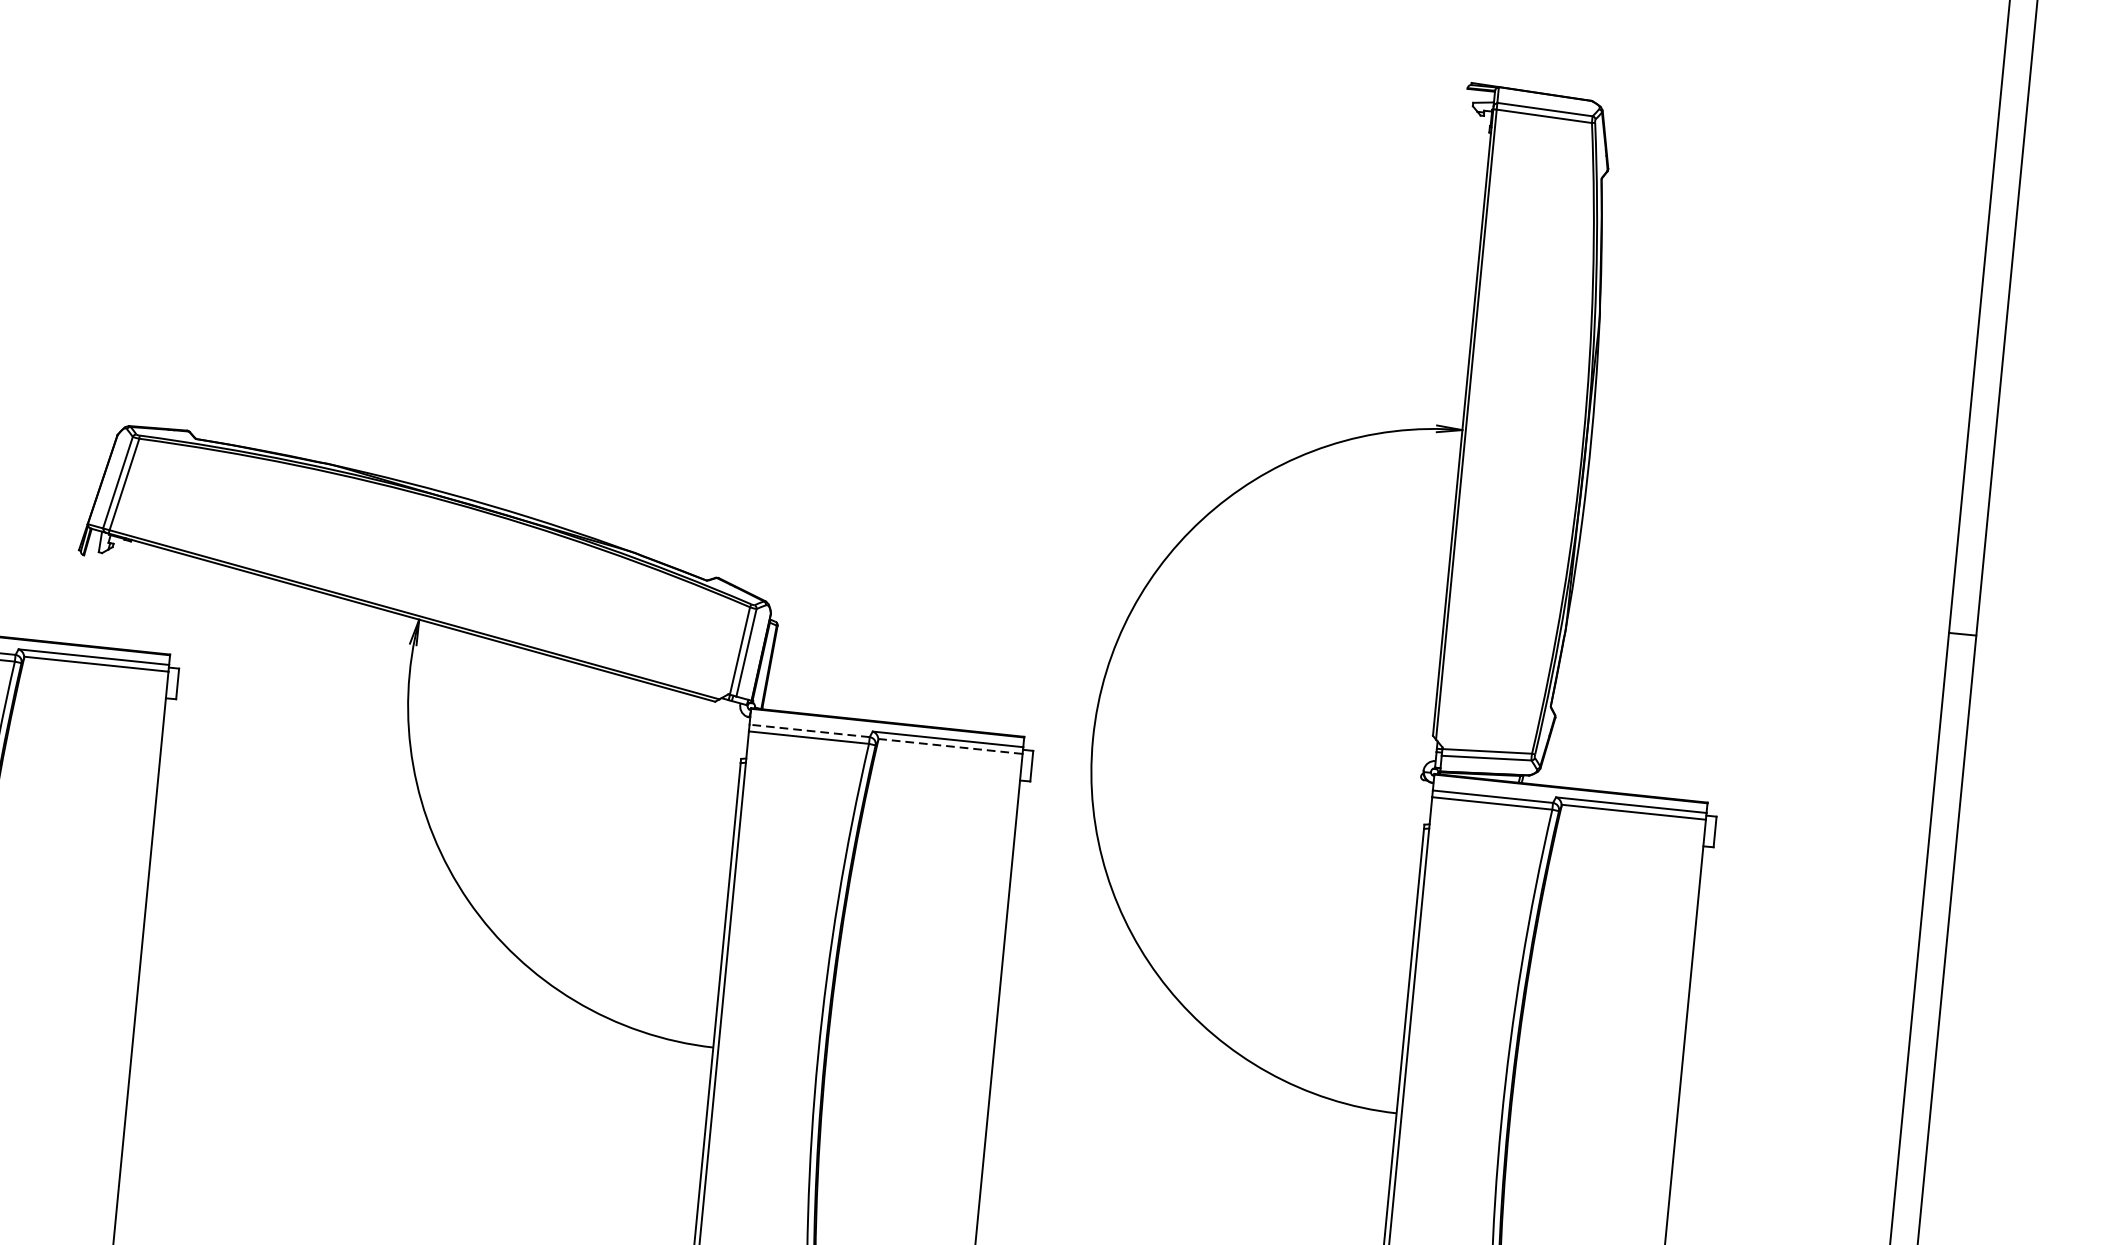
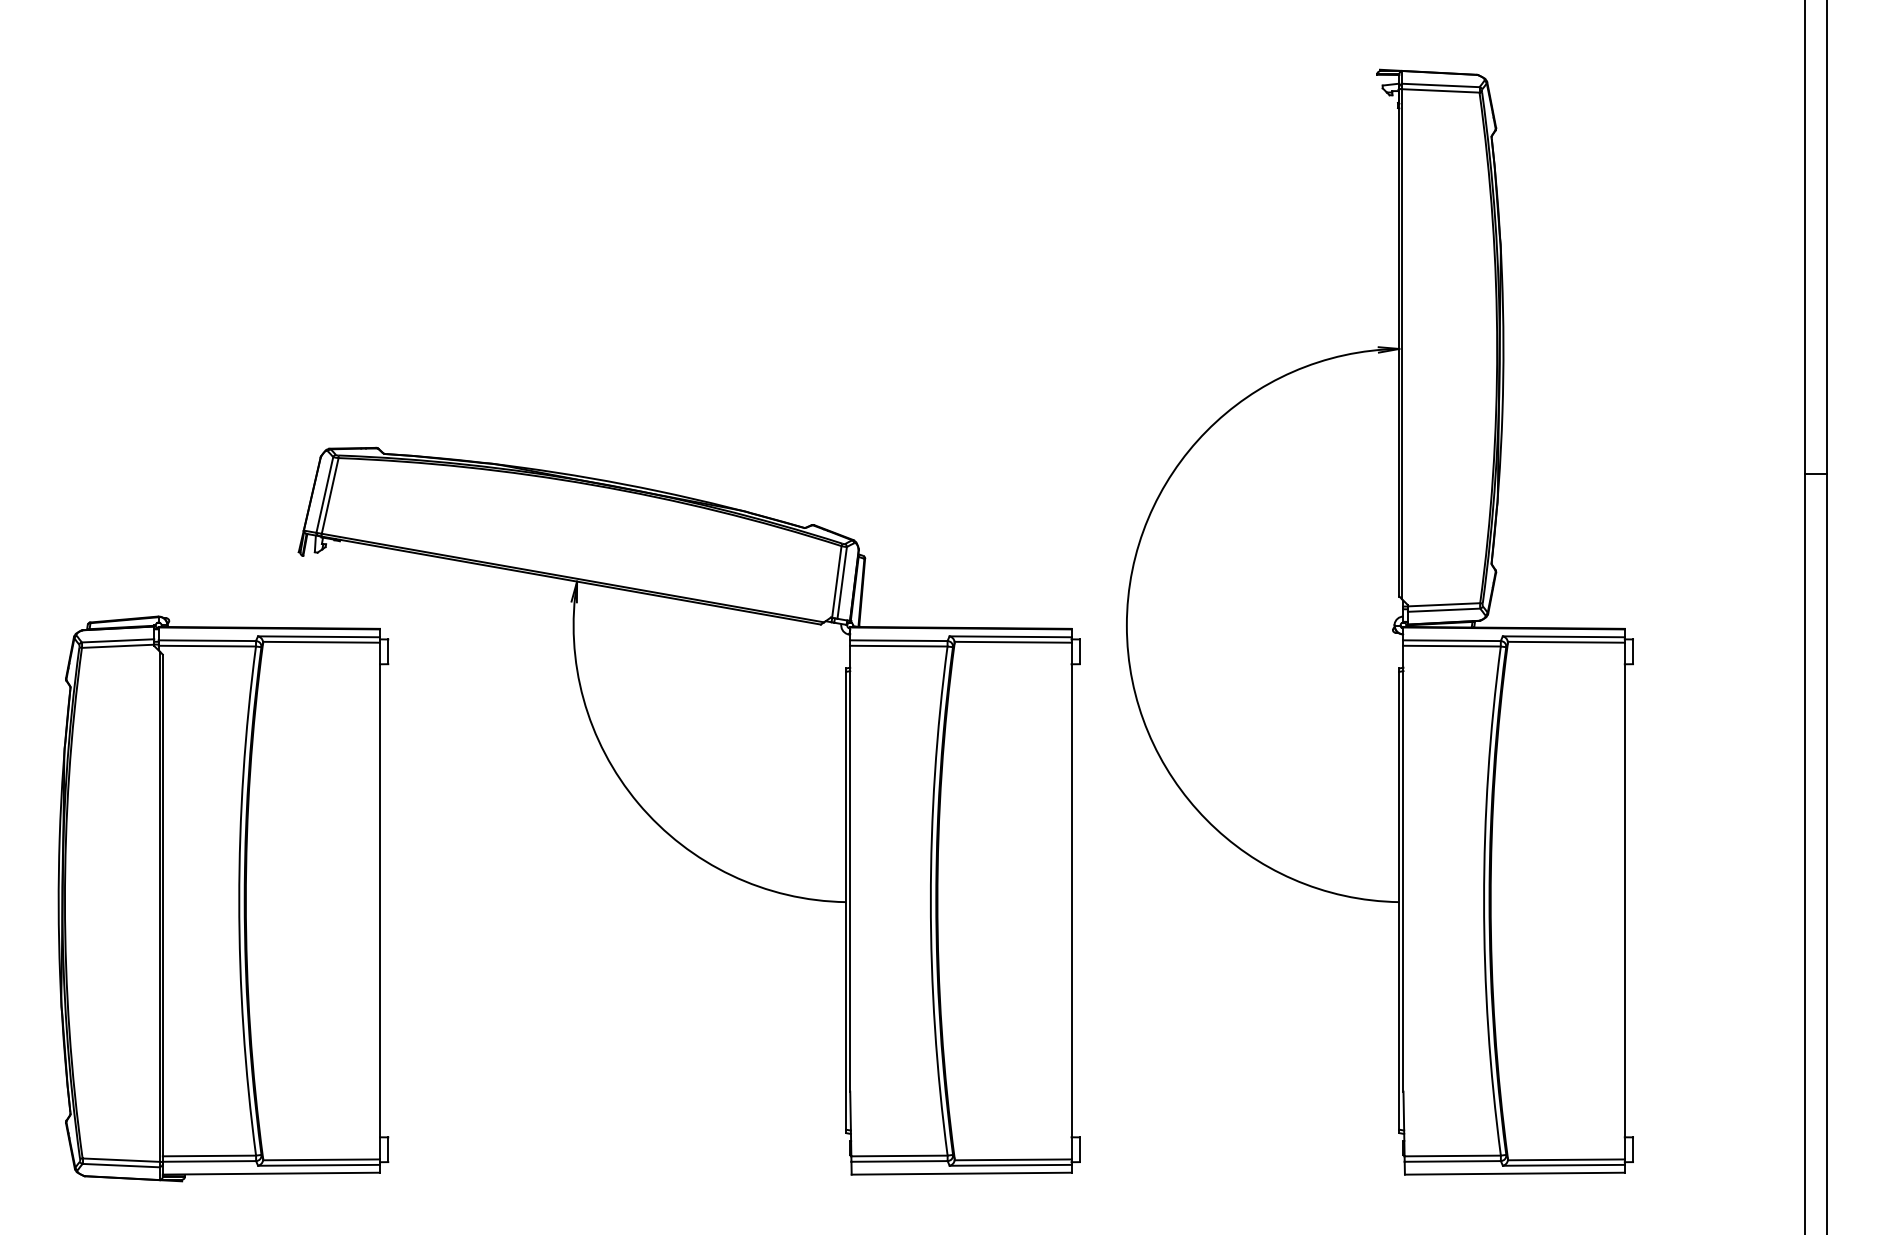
line: (809, 730) -> (898, 640), dashed -> solid
line: (949, 746) -> (1012, 642), dashed -> solid

